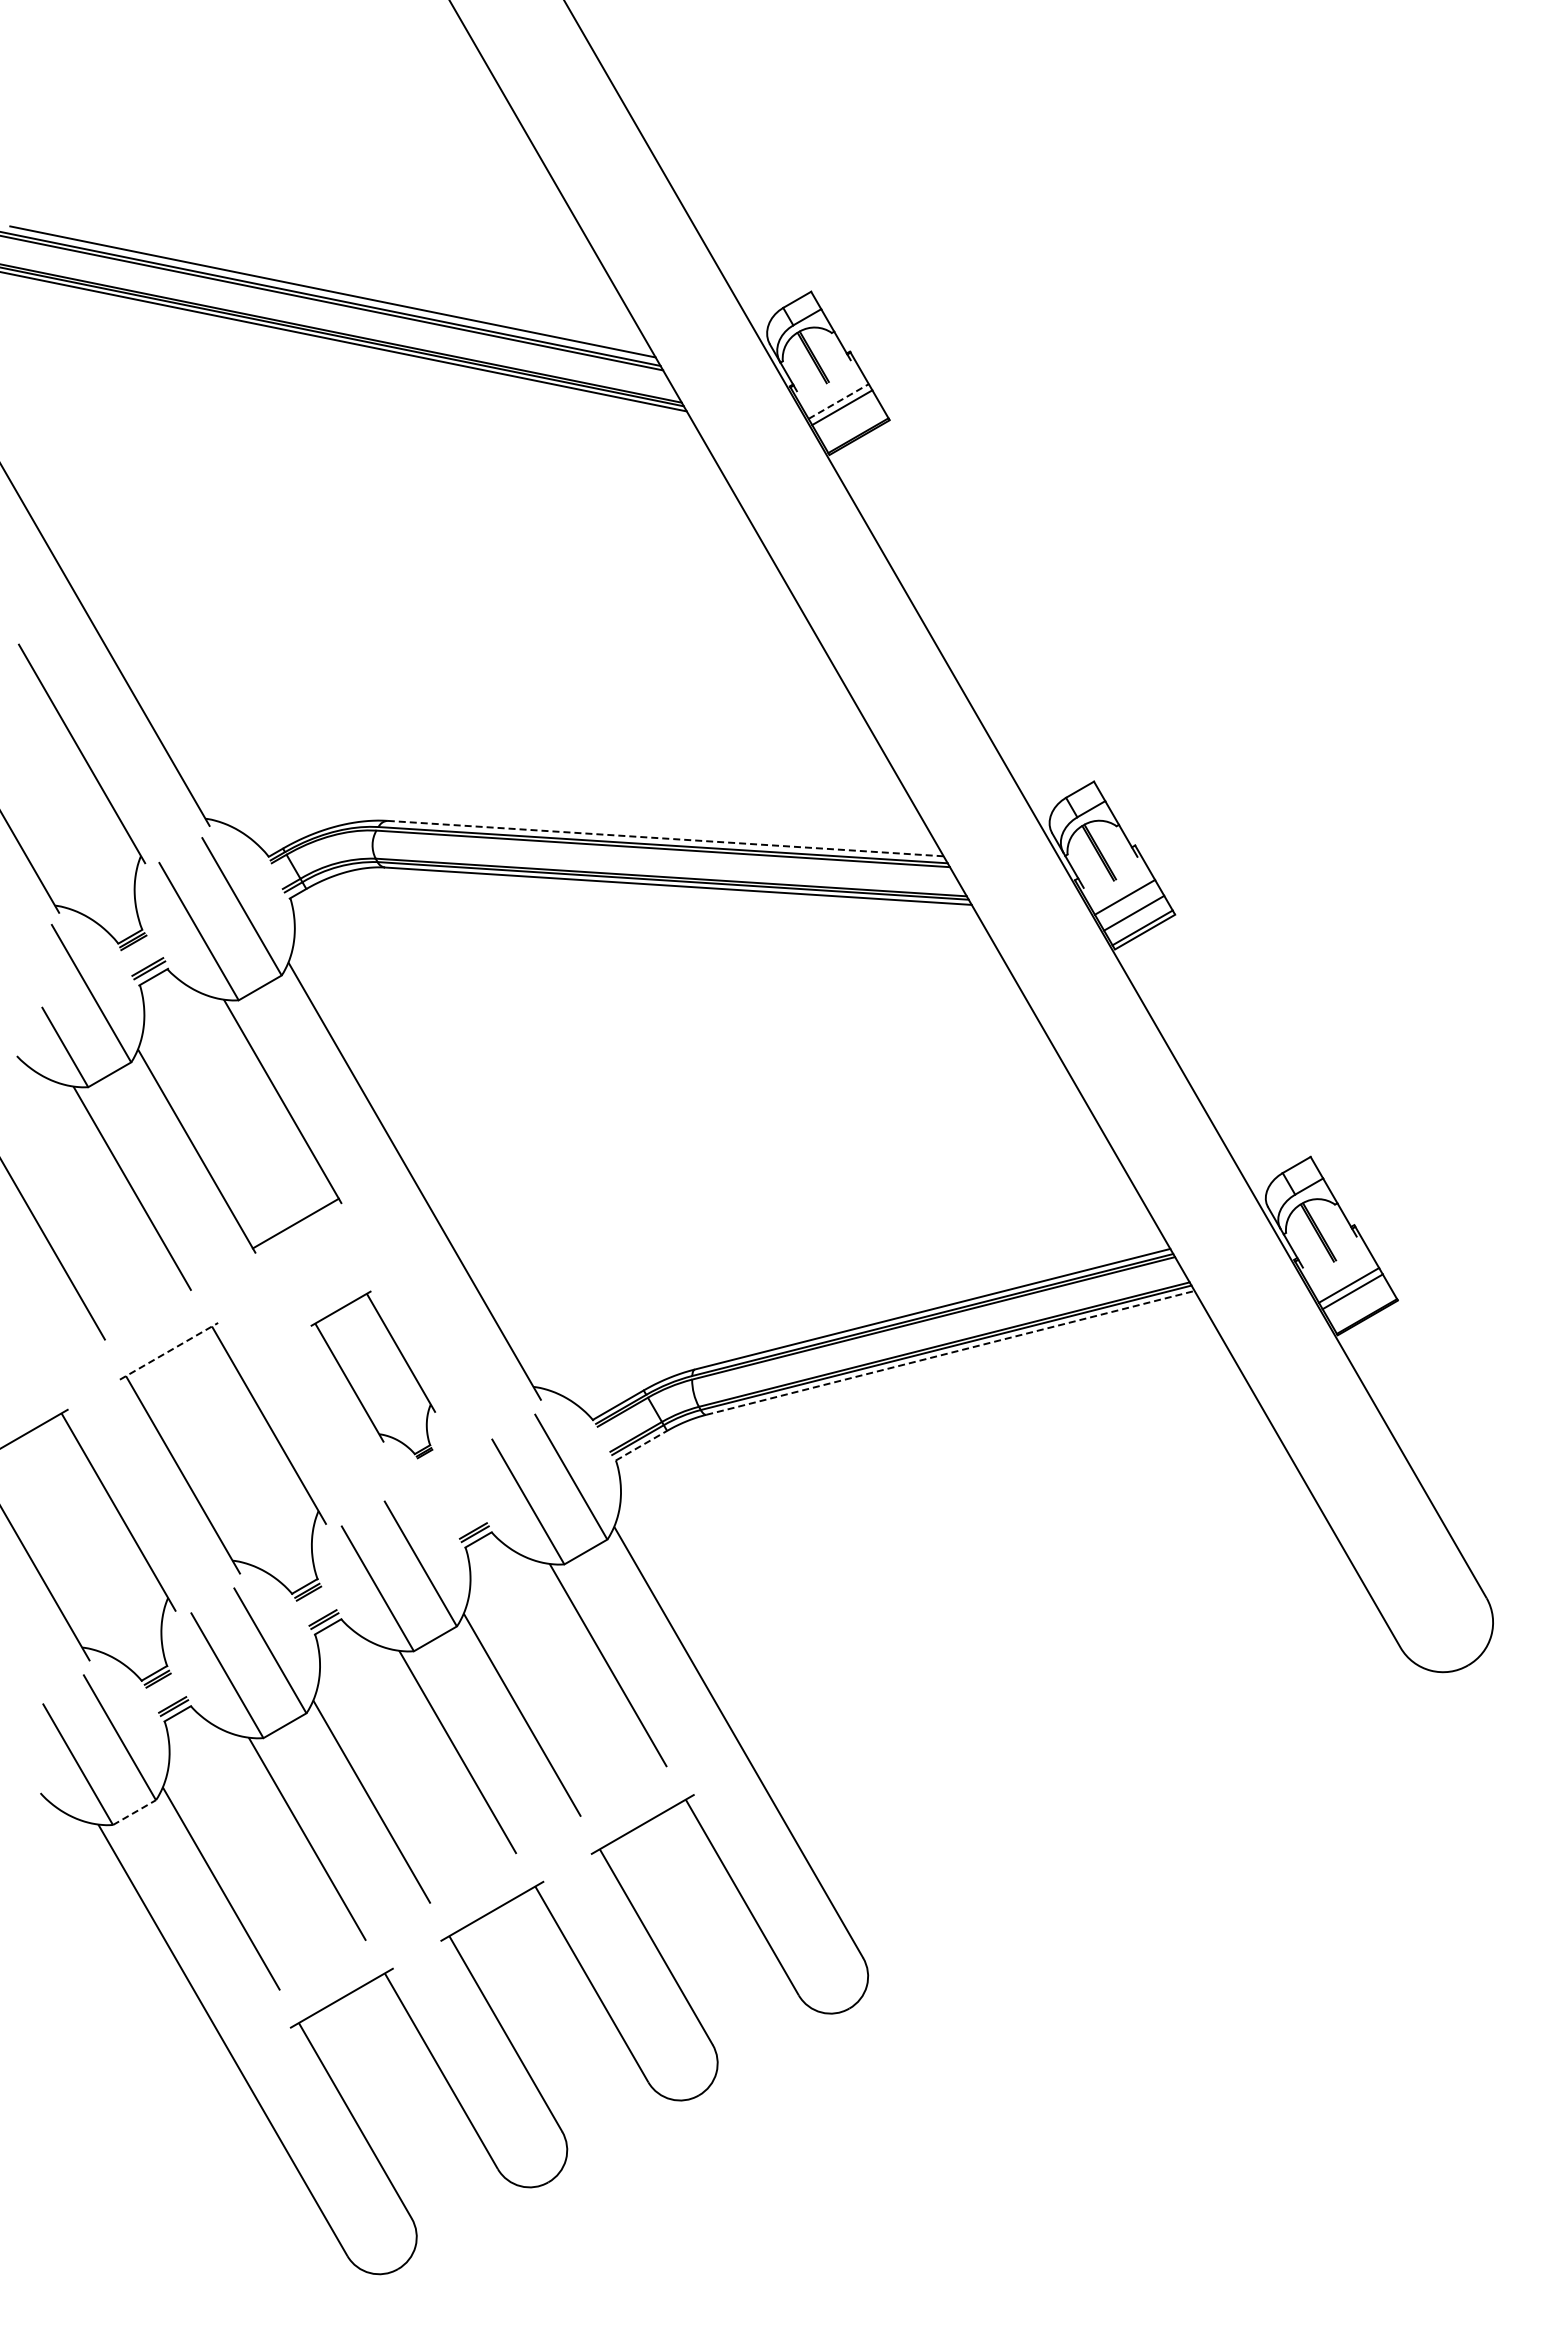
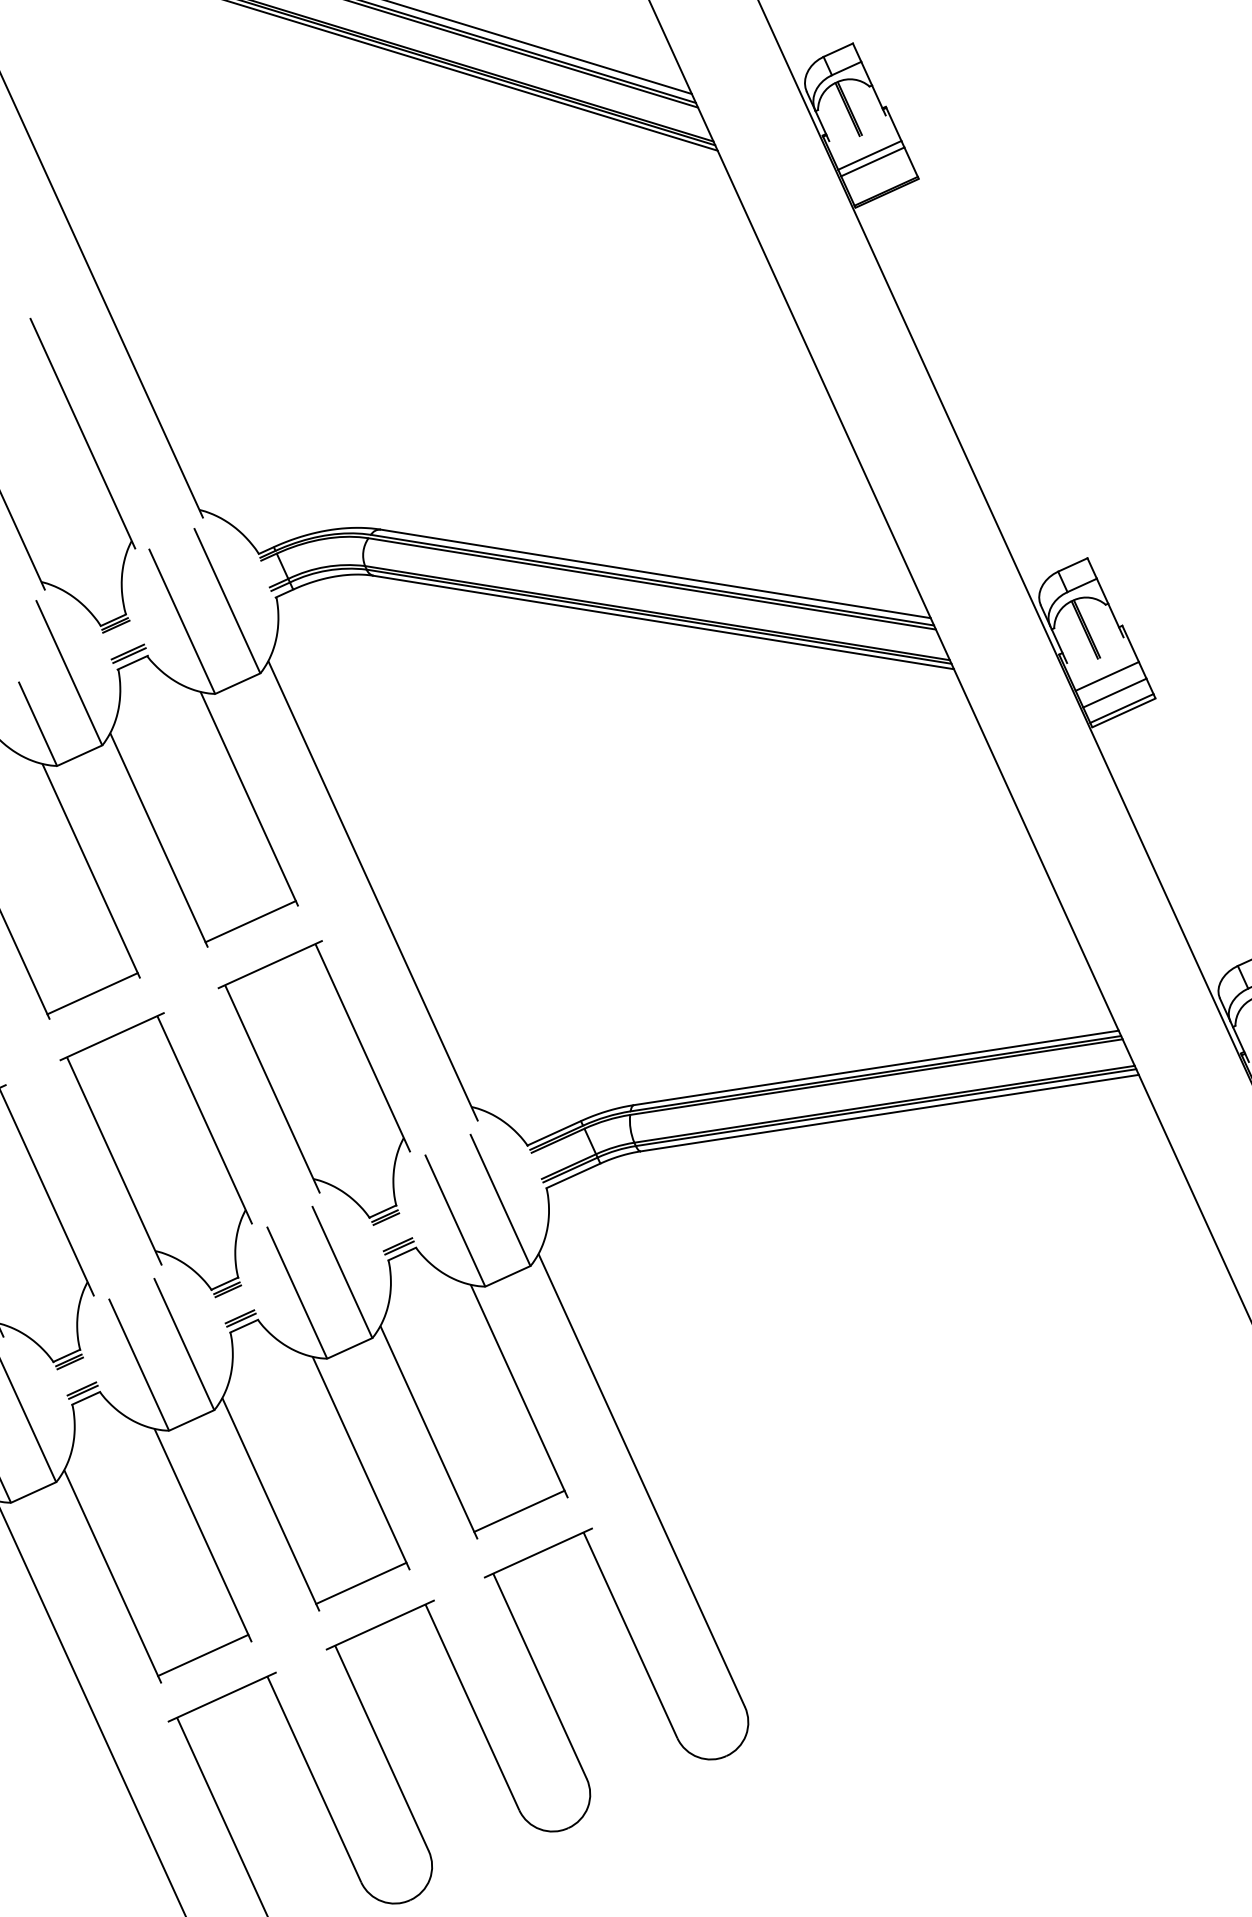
line: (838, 401) -> (869, 155), dashed -> solid
line: (665, 838) -> (655, 573), dashed -> solid
line: (145, 1310) -> (92, 993), added
line: (169, 1351) -> (112, 1036), dashed -> solid
line: (950, 1352) -> (889, 1112), dashed -> solid
part: (373, 1374) -> (313, 1079), size x1.67
line: (641, 1445) -> (573, 1175), dashed -> solid
line: (619, 1784) -> (519, 1511), added
line: (134, 1812) -> (33, 1492), dashed -> solid
line: (469, 1871) -> (361, 1583), added
line: (318, 1958) -> (202, 1655), added

